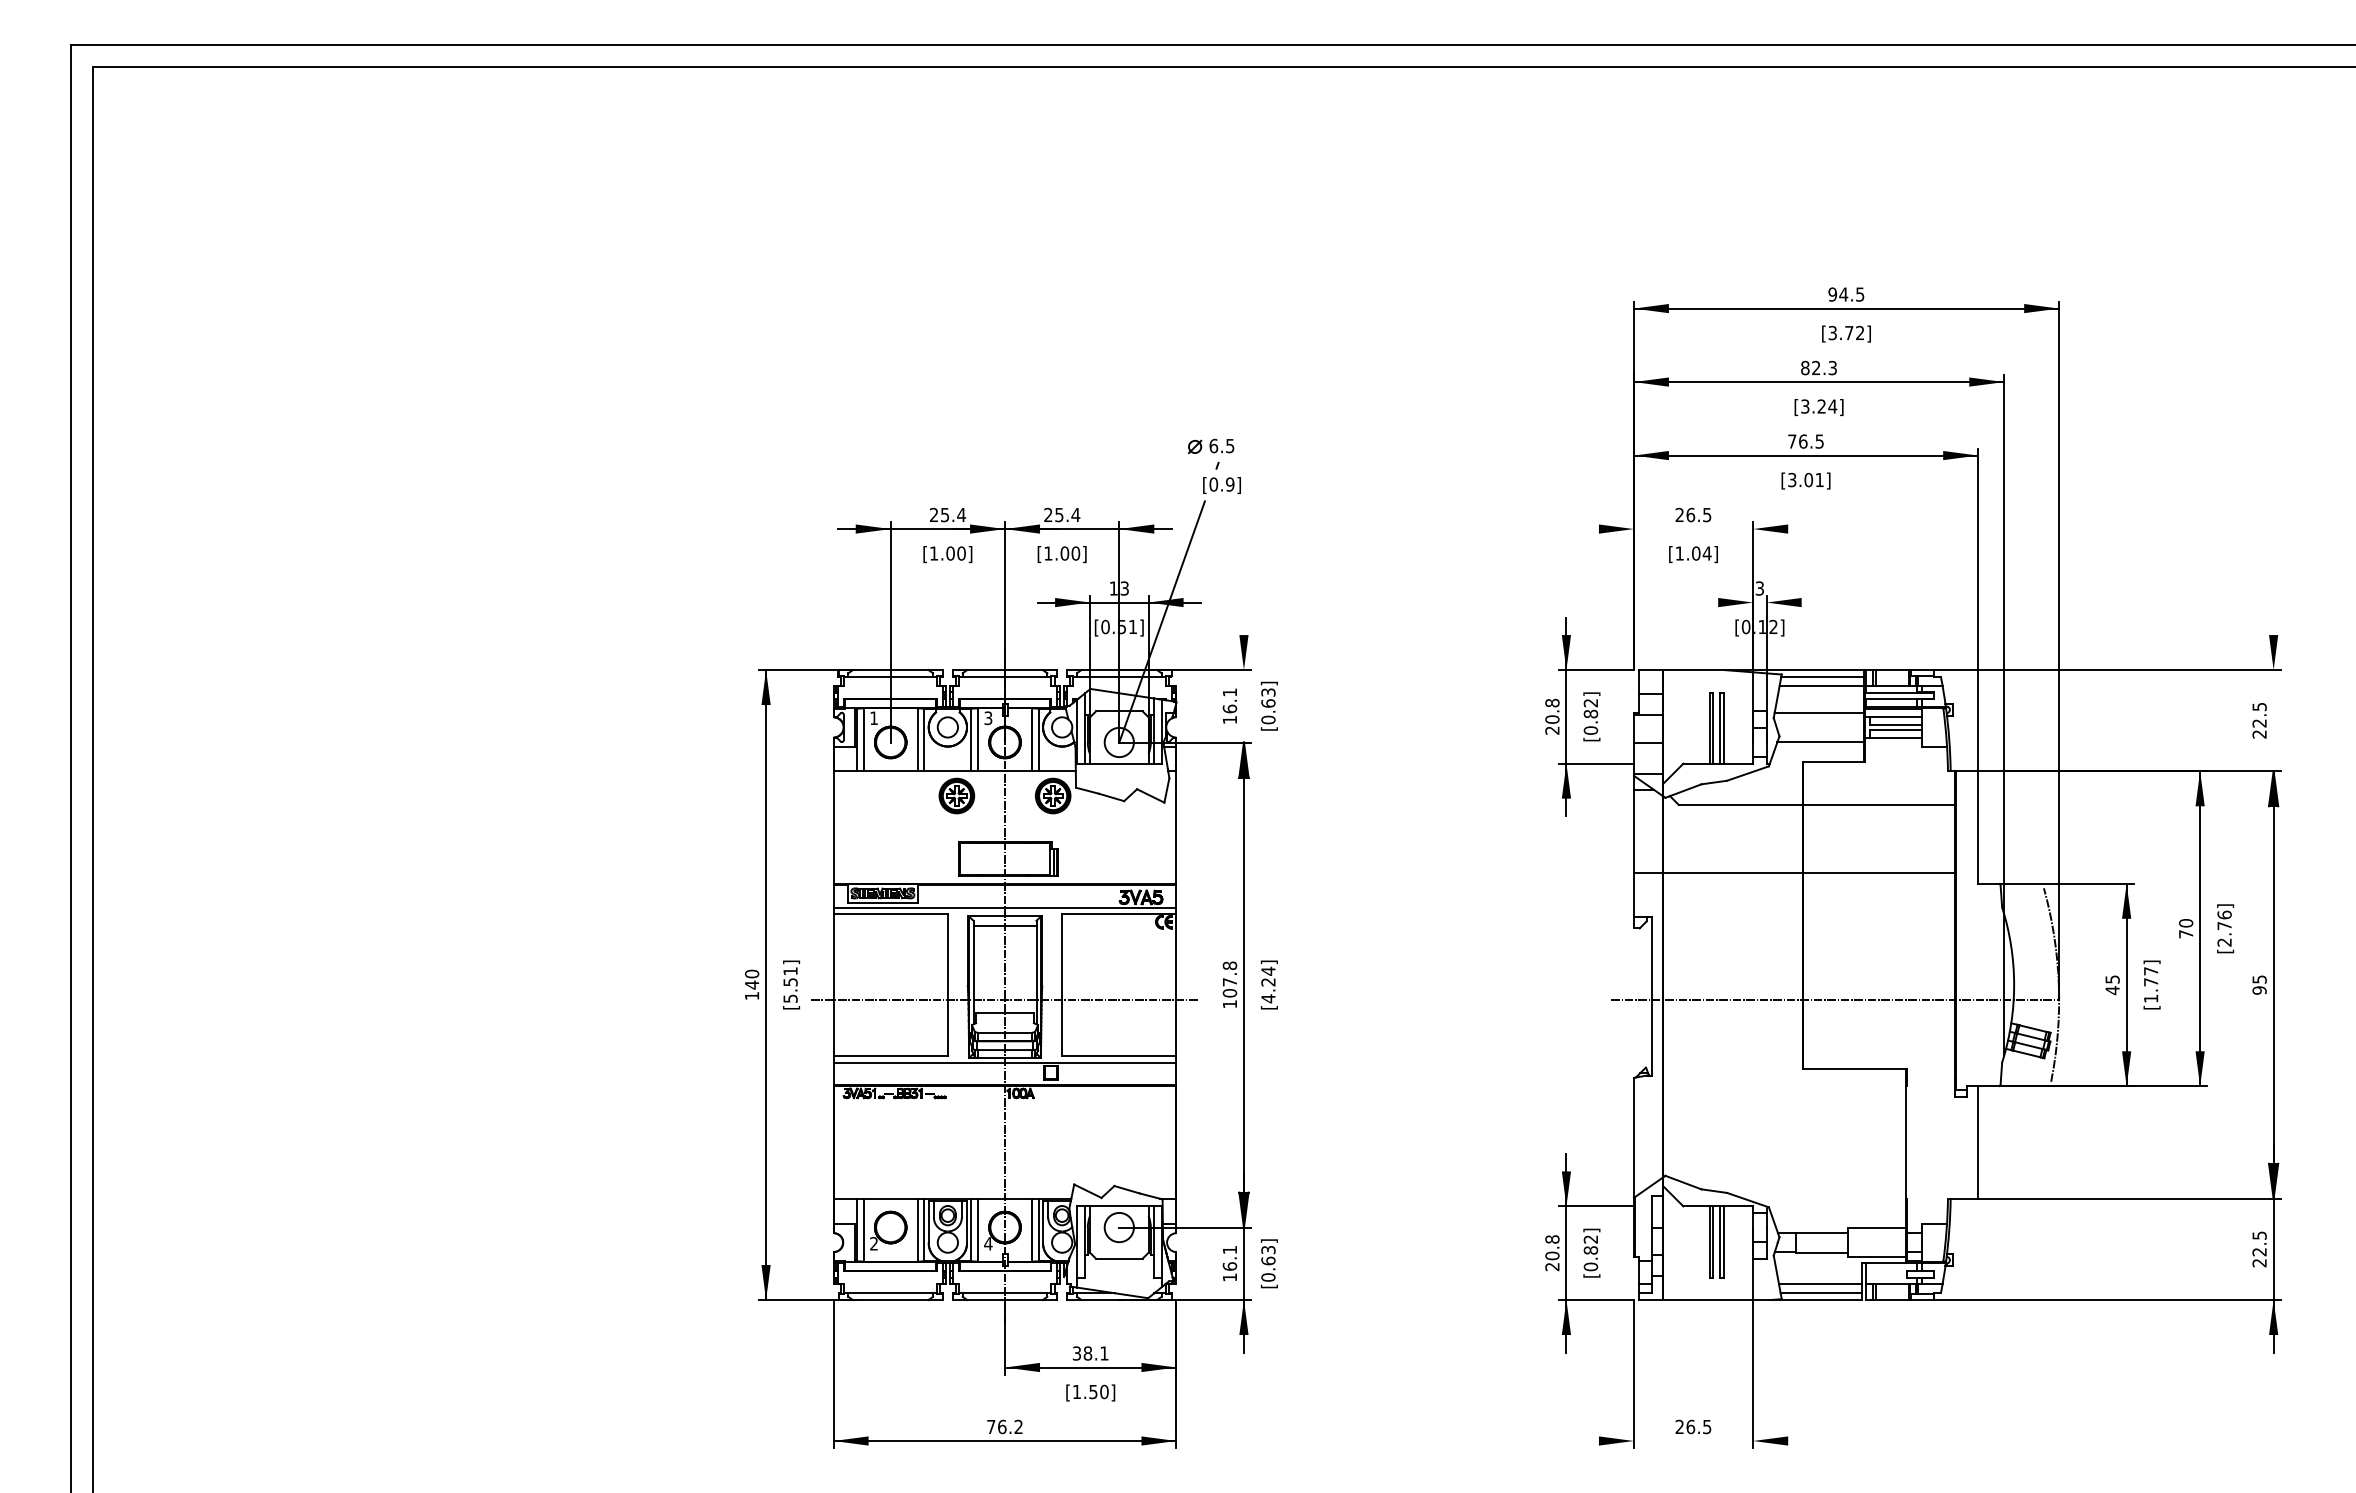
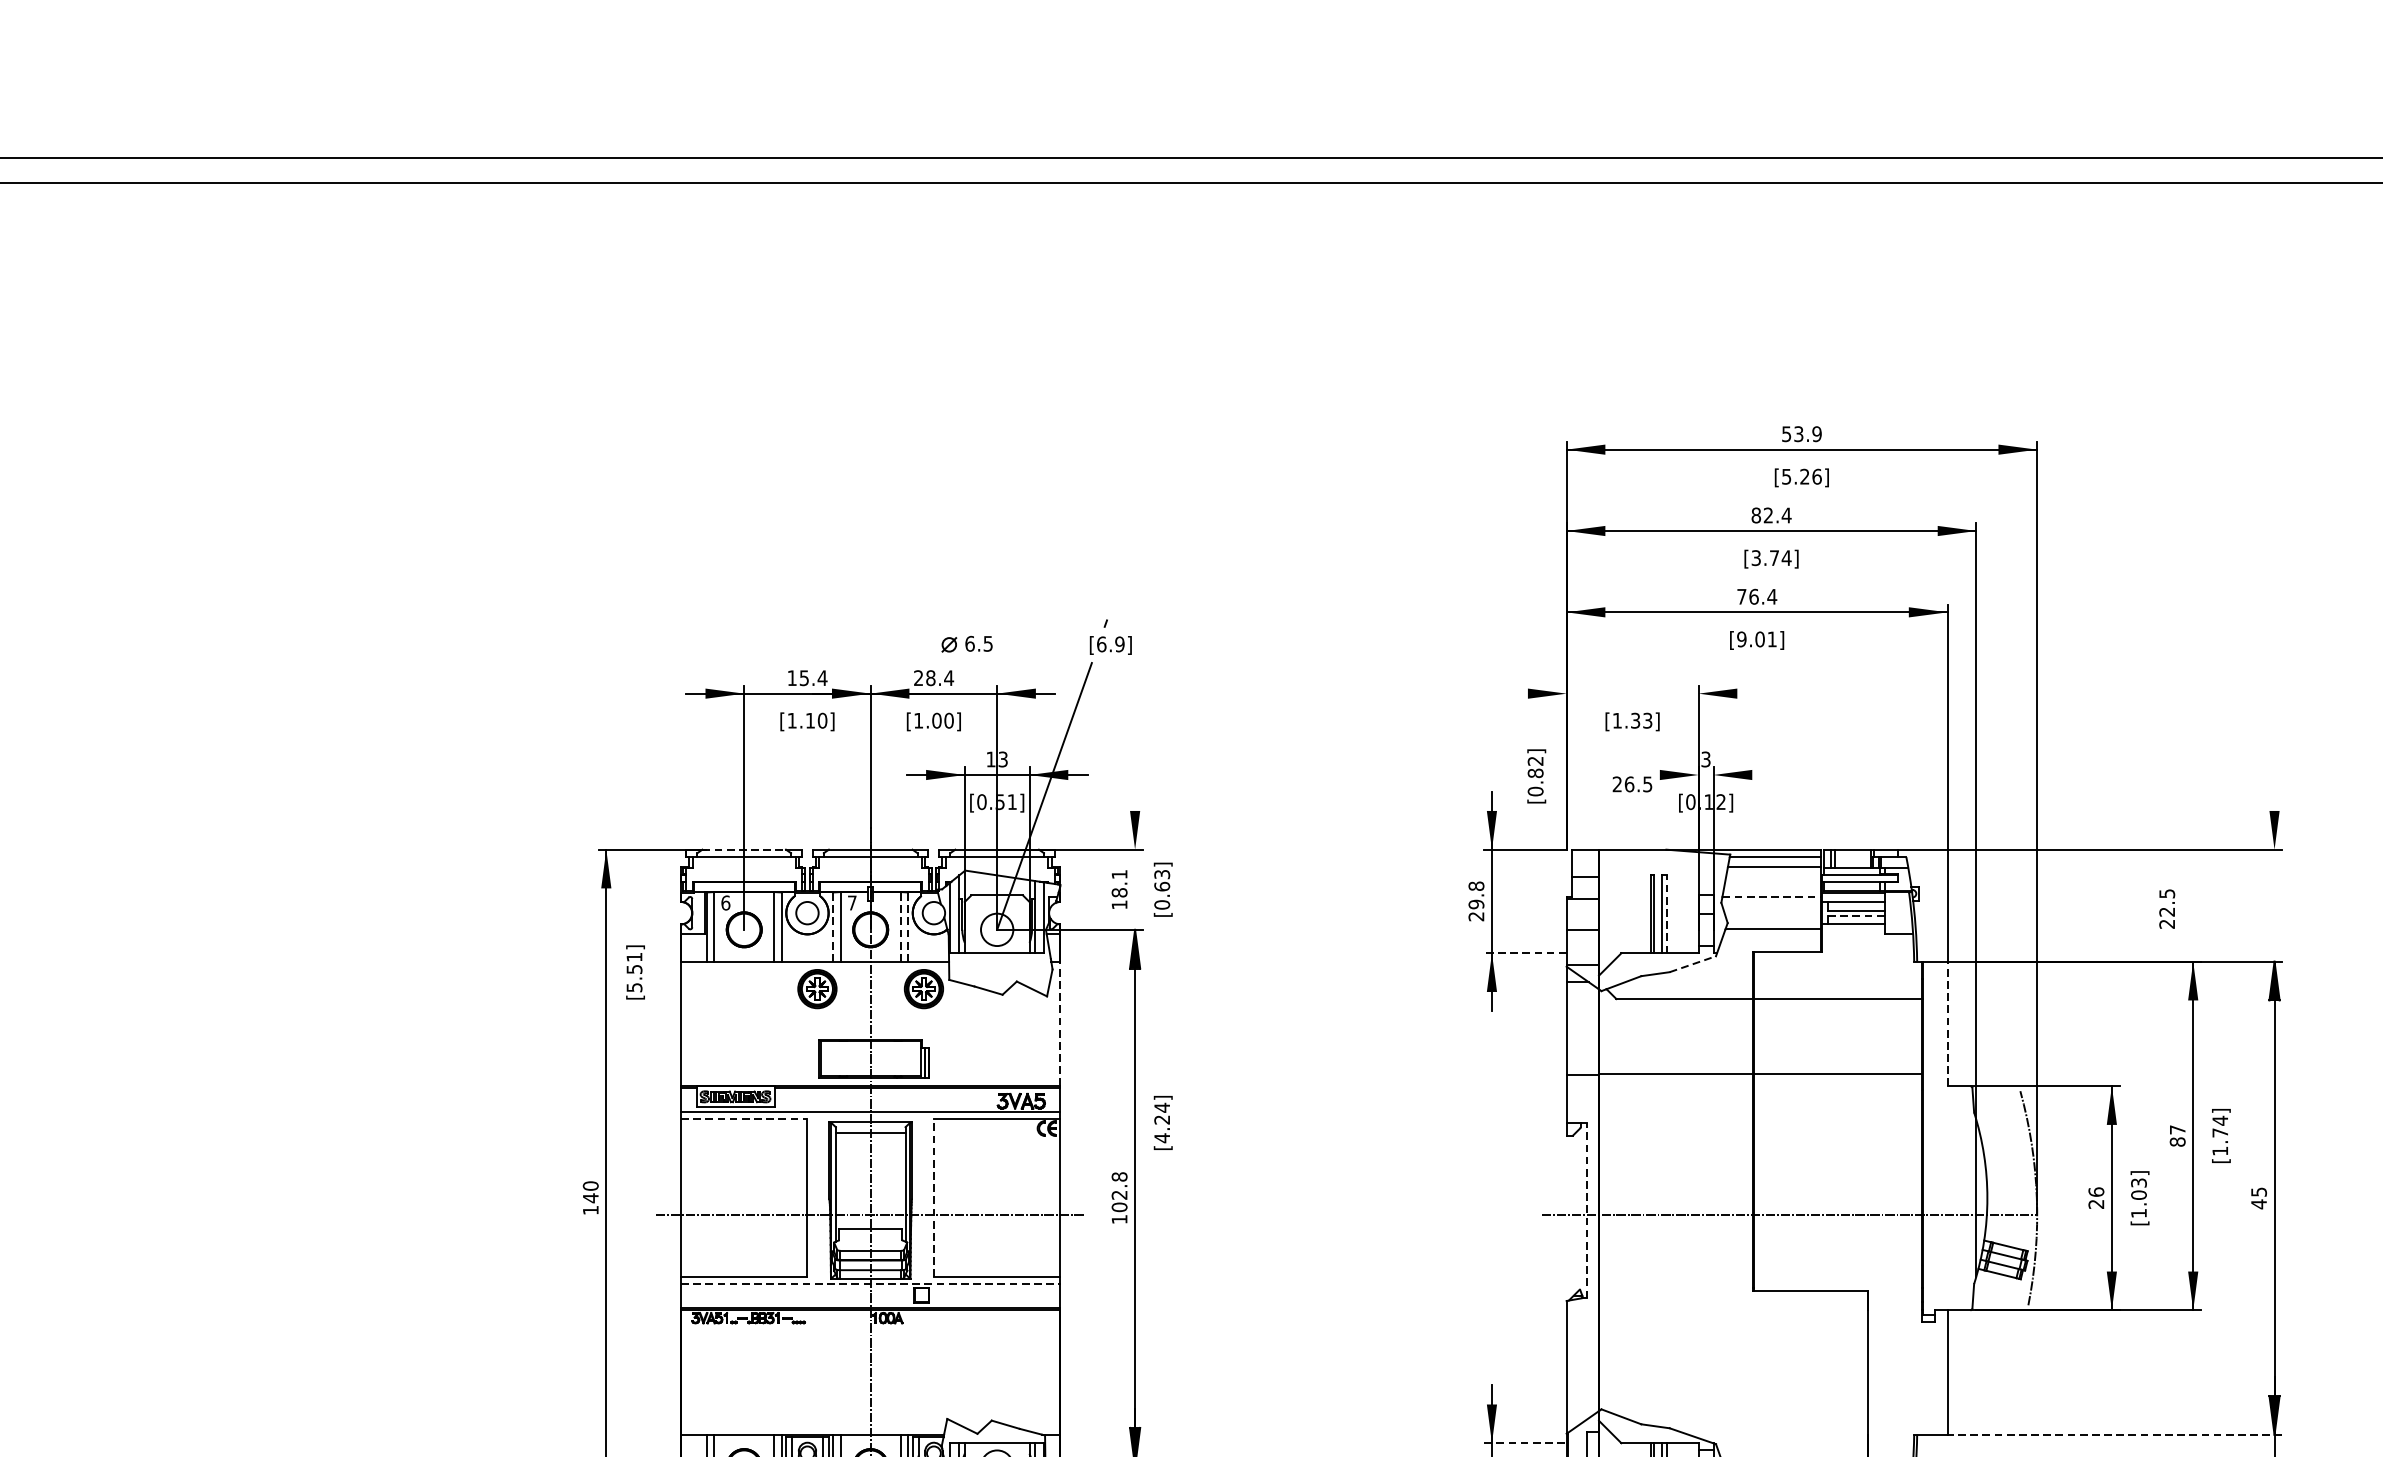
text: (1846, 294) -> (1801, 434), 94.5 -> 53.9
text: (1846, 332) -> (1801, 476), [3.72] -> [5.26]
text: (1832, 367) -> (1786, 514), 82.3 -> 82.4
text: (1821, 406) -> (1774, 558), [3.24] -> [3.74]
text: (1819, 441) -> (1772, 596), 76.5 -> 76.4
part: (1211, 445) -> (967, 643), moved
text: (1792, 479) -> (1742, 638), [3.01] -> [9.01]
text: (1213, 484) -> (1101, 644), [0.9] -> [6.9]
text: (933, 514) -> (791, 677), 25.4 -> 15.4
text: (1059, 514) -> (930, 677), 25.4 -> 28.4
text: (1693, 514) -> (1632, 783), moved
text: (950, 553) -> (810, 720), [1.00] -> [1.10]
text: (1701, 553) -> (1641, 720), [1.04] -> [1.33]
line: (890, 670) -> (743, 850), solid -> dashed
text: (1229, 708) -> (1119, 892), 16.1 -> 18.1
line: (1819, 712) -> (1772, 896), solid -> dashed
text: (1591, 716) -> (1536, 776), moved
text: (874, 718) -> (726, 903), 1 -> 6
text: (988, 718) -> (852, 903), 3 -> 7
text: (1552, 719) -> (1476, 904), 20.8 -> 29.8
text: (2259, 720) -> (2167, 908), moved
line: (1724, 728) -> (1666, 914), solid -> dashed
line: (1895, 729) -> (1856, 915), solid -> dashed
line: (971, 739) -> (833, 926), solid -> dashed
line: (1032, 739) -> (901, 926), solid -> dashed
line: (1038, 739) -> (907, 926), solid -> dashed
line: (1596, 763) -> (1525, 953), solid -> dashed
line: (1748, 773) -> (1693, 964), solid -> dashed
line: (1176, 827) -> (1060, 1023), solid -> dashed
line: (1978, 827) -> (1947, 1023), solid -> dashed
line: (891, 913) -> (745, 1119), solid -> dashed
text: (2186, 928) -> (2178, 1135), 70 -> 87
text: (2224, 928) -> (2220, 1135), [2.76] -> [1.74]
text: (2151, 976) -> (2139, 1188), [1.77] -> [1.03]
text: (1229, 982) -> (1119, 1195), 107.8 -> 102.8
text: (791, 984) -> (635, 971), moved
line: (1062, 984) -> (934, 1197), solid -> dashed
text: (1268, 984) -> (1162, 1122), moved
text: (2112, 985) -> (2096, 1198), 45 -> 26
text: (2259, 990) -> (2258, 1204), 95 -> 45
line: (1651, 995) -> (1586, 1209), solid -> dashed
line: (1005, 1062) -> (871, 1283), solid -> dashed
line: (2128, 1198) -> (2113, 1434), solid -> dashed
line: (1597, 1206) -> (1526, 1443), solid -> dashed

